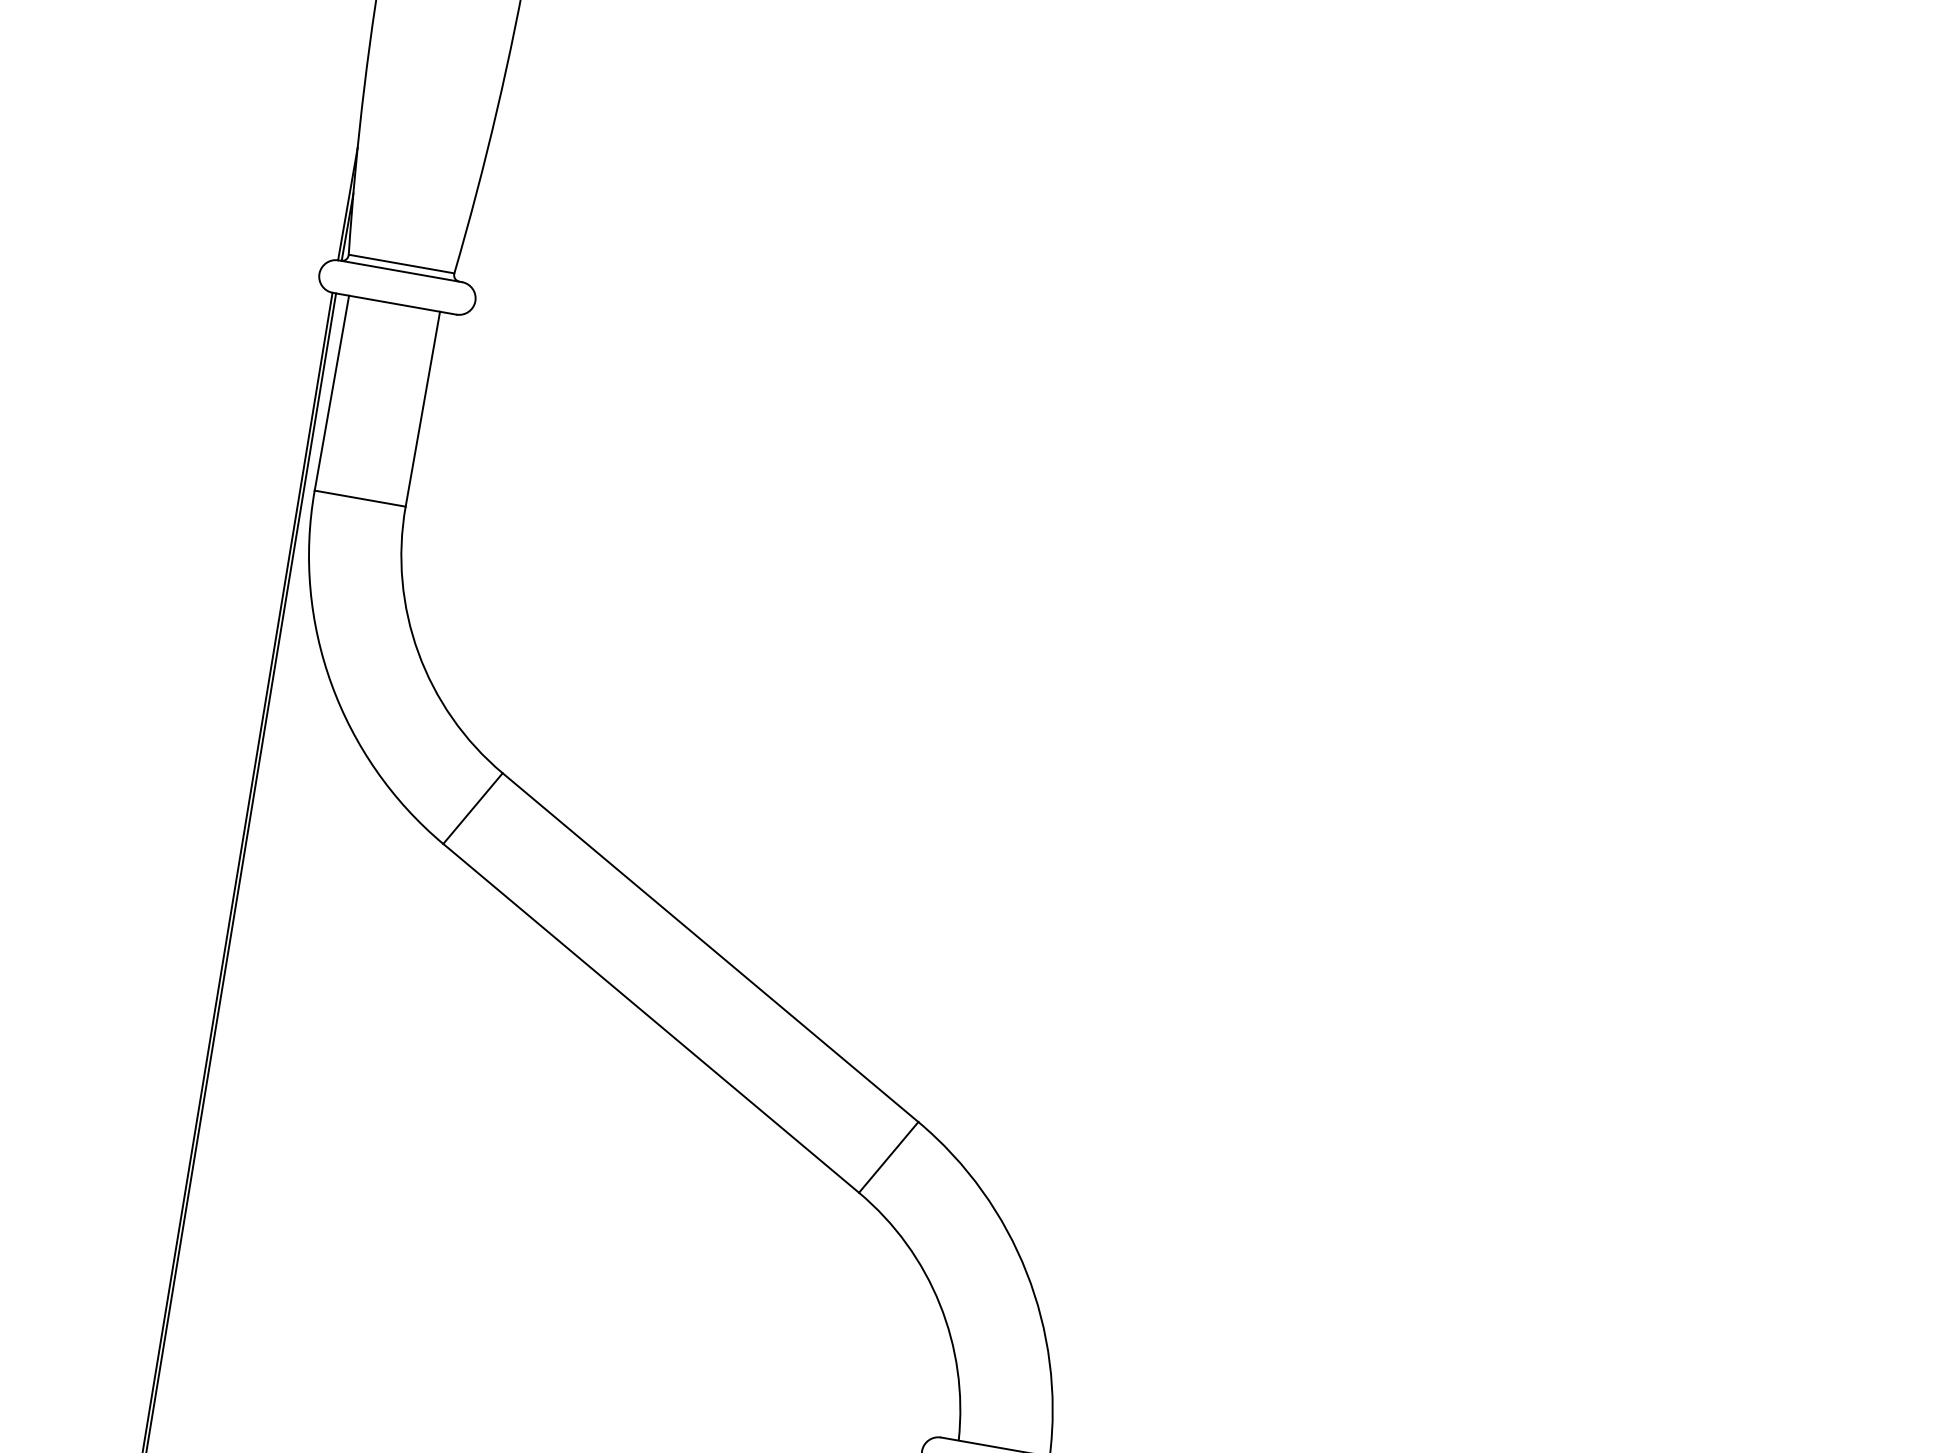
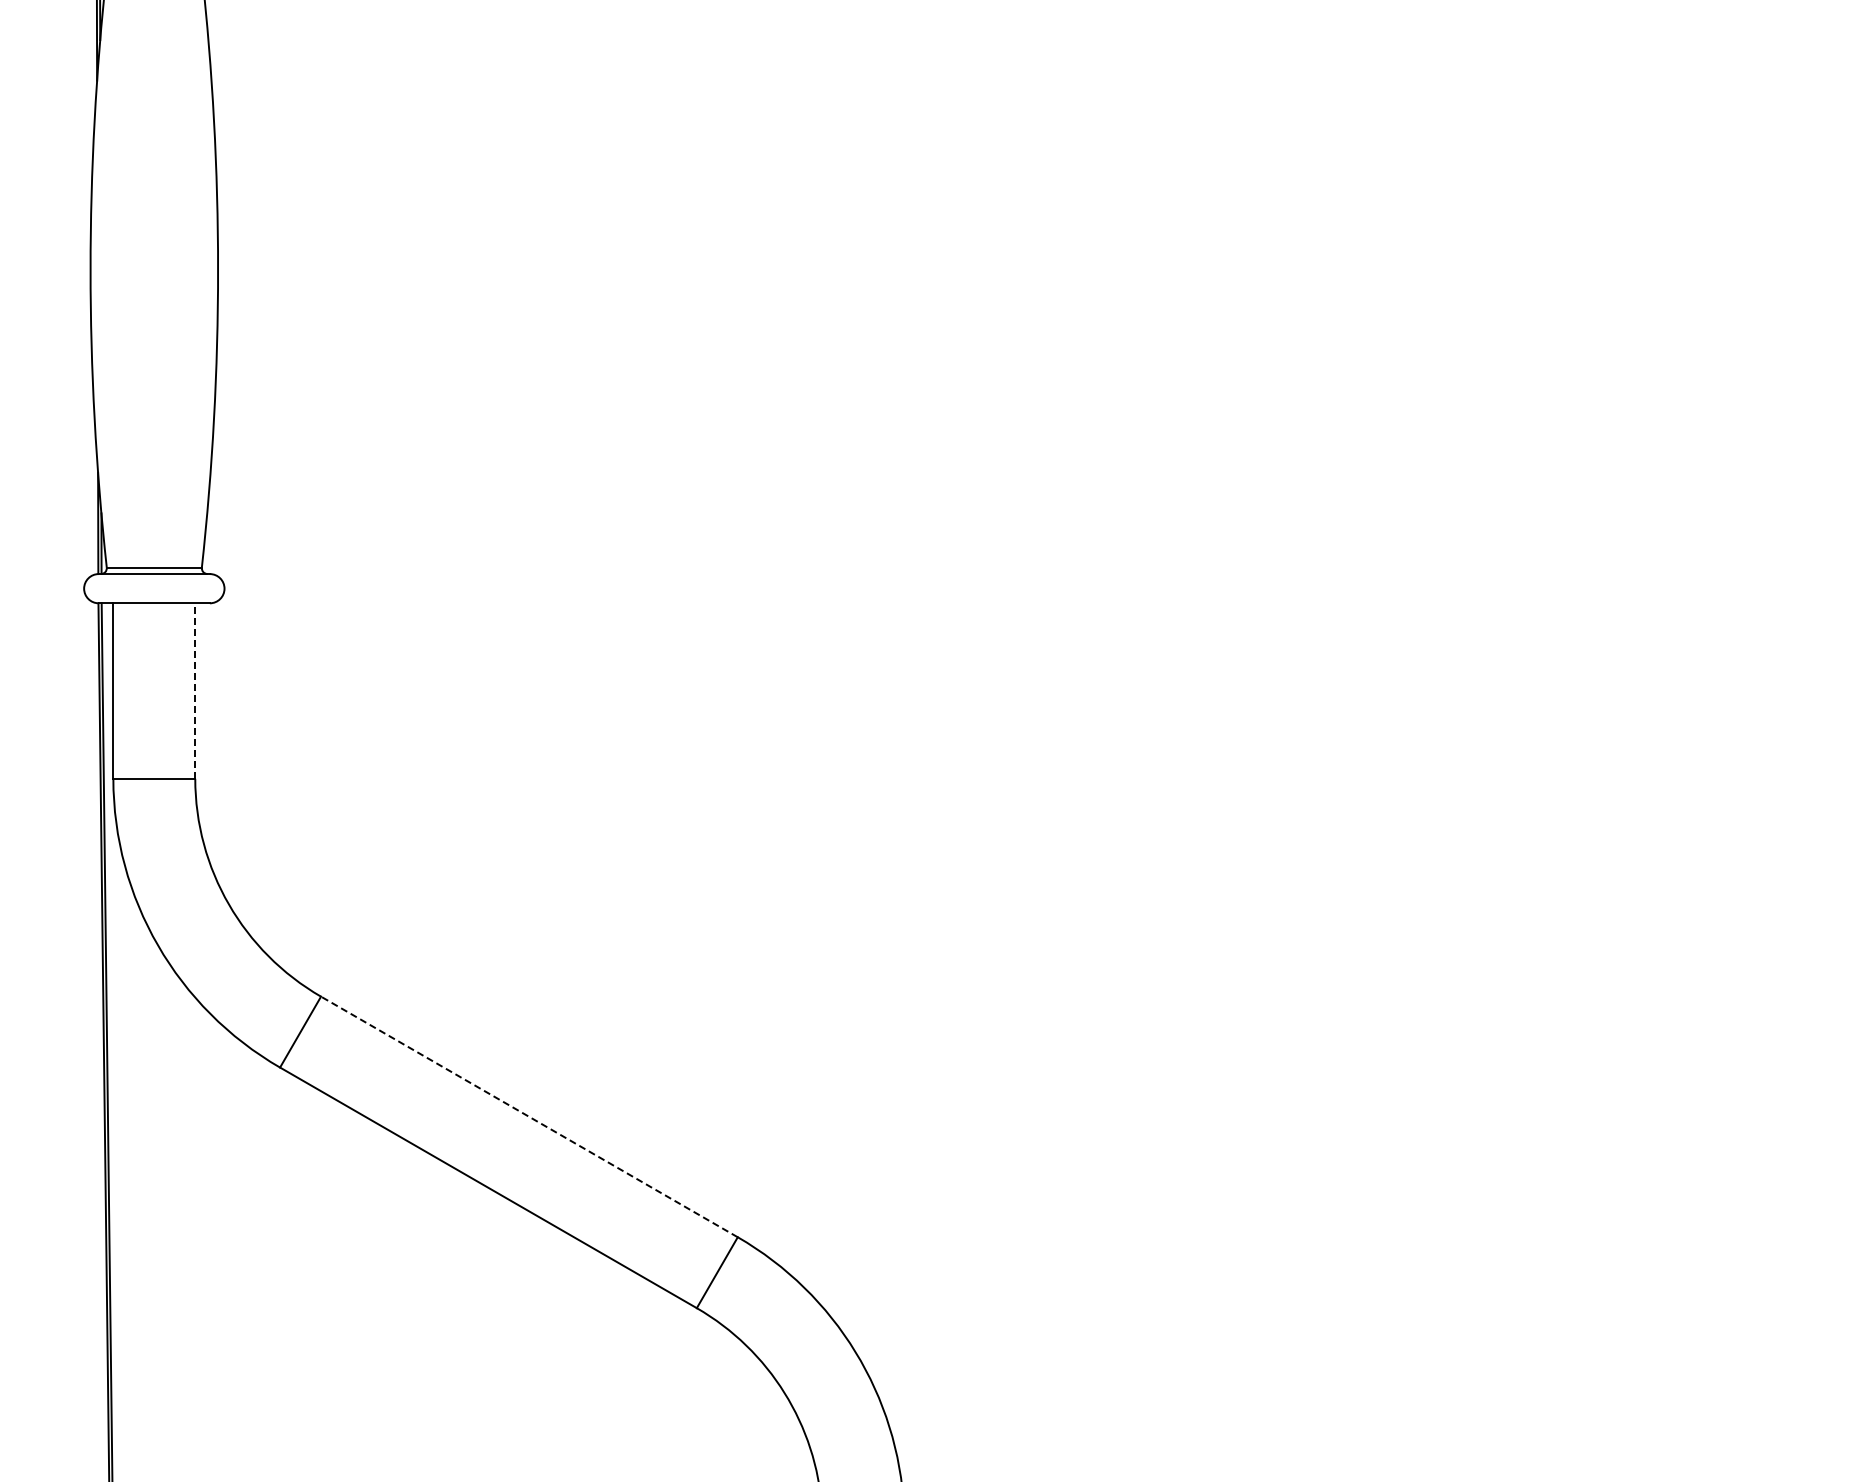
line: (423, 409) -> (195, 691), solid -> dashed
line: (710, 947) -> (529, 1116), solid -> dashed

